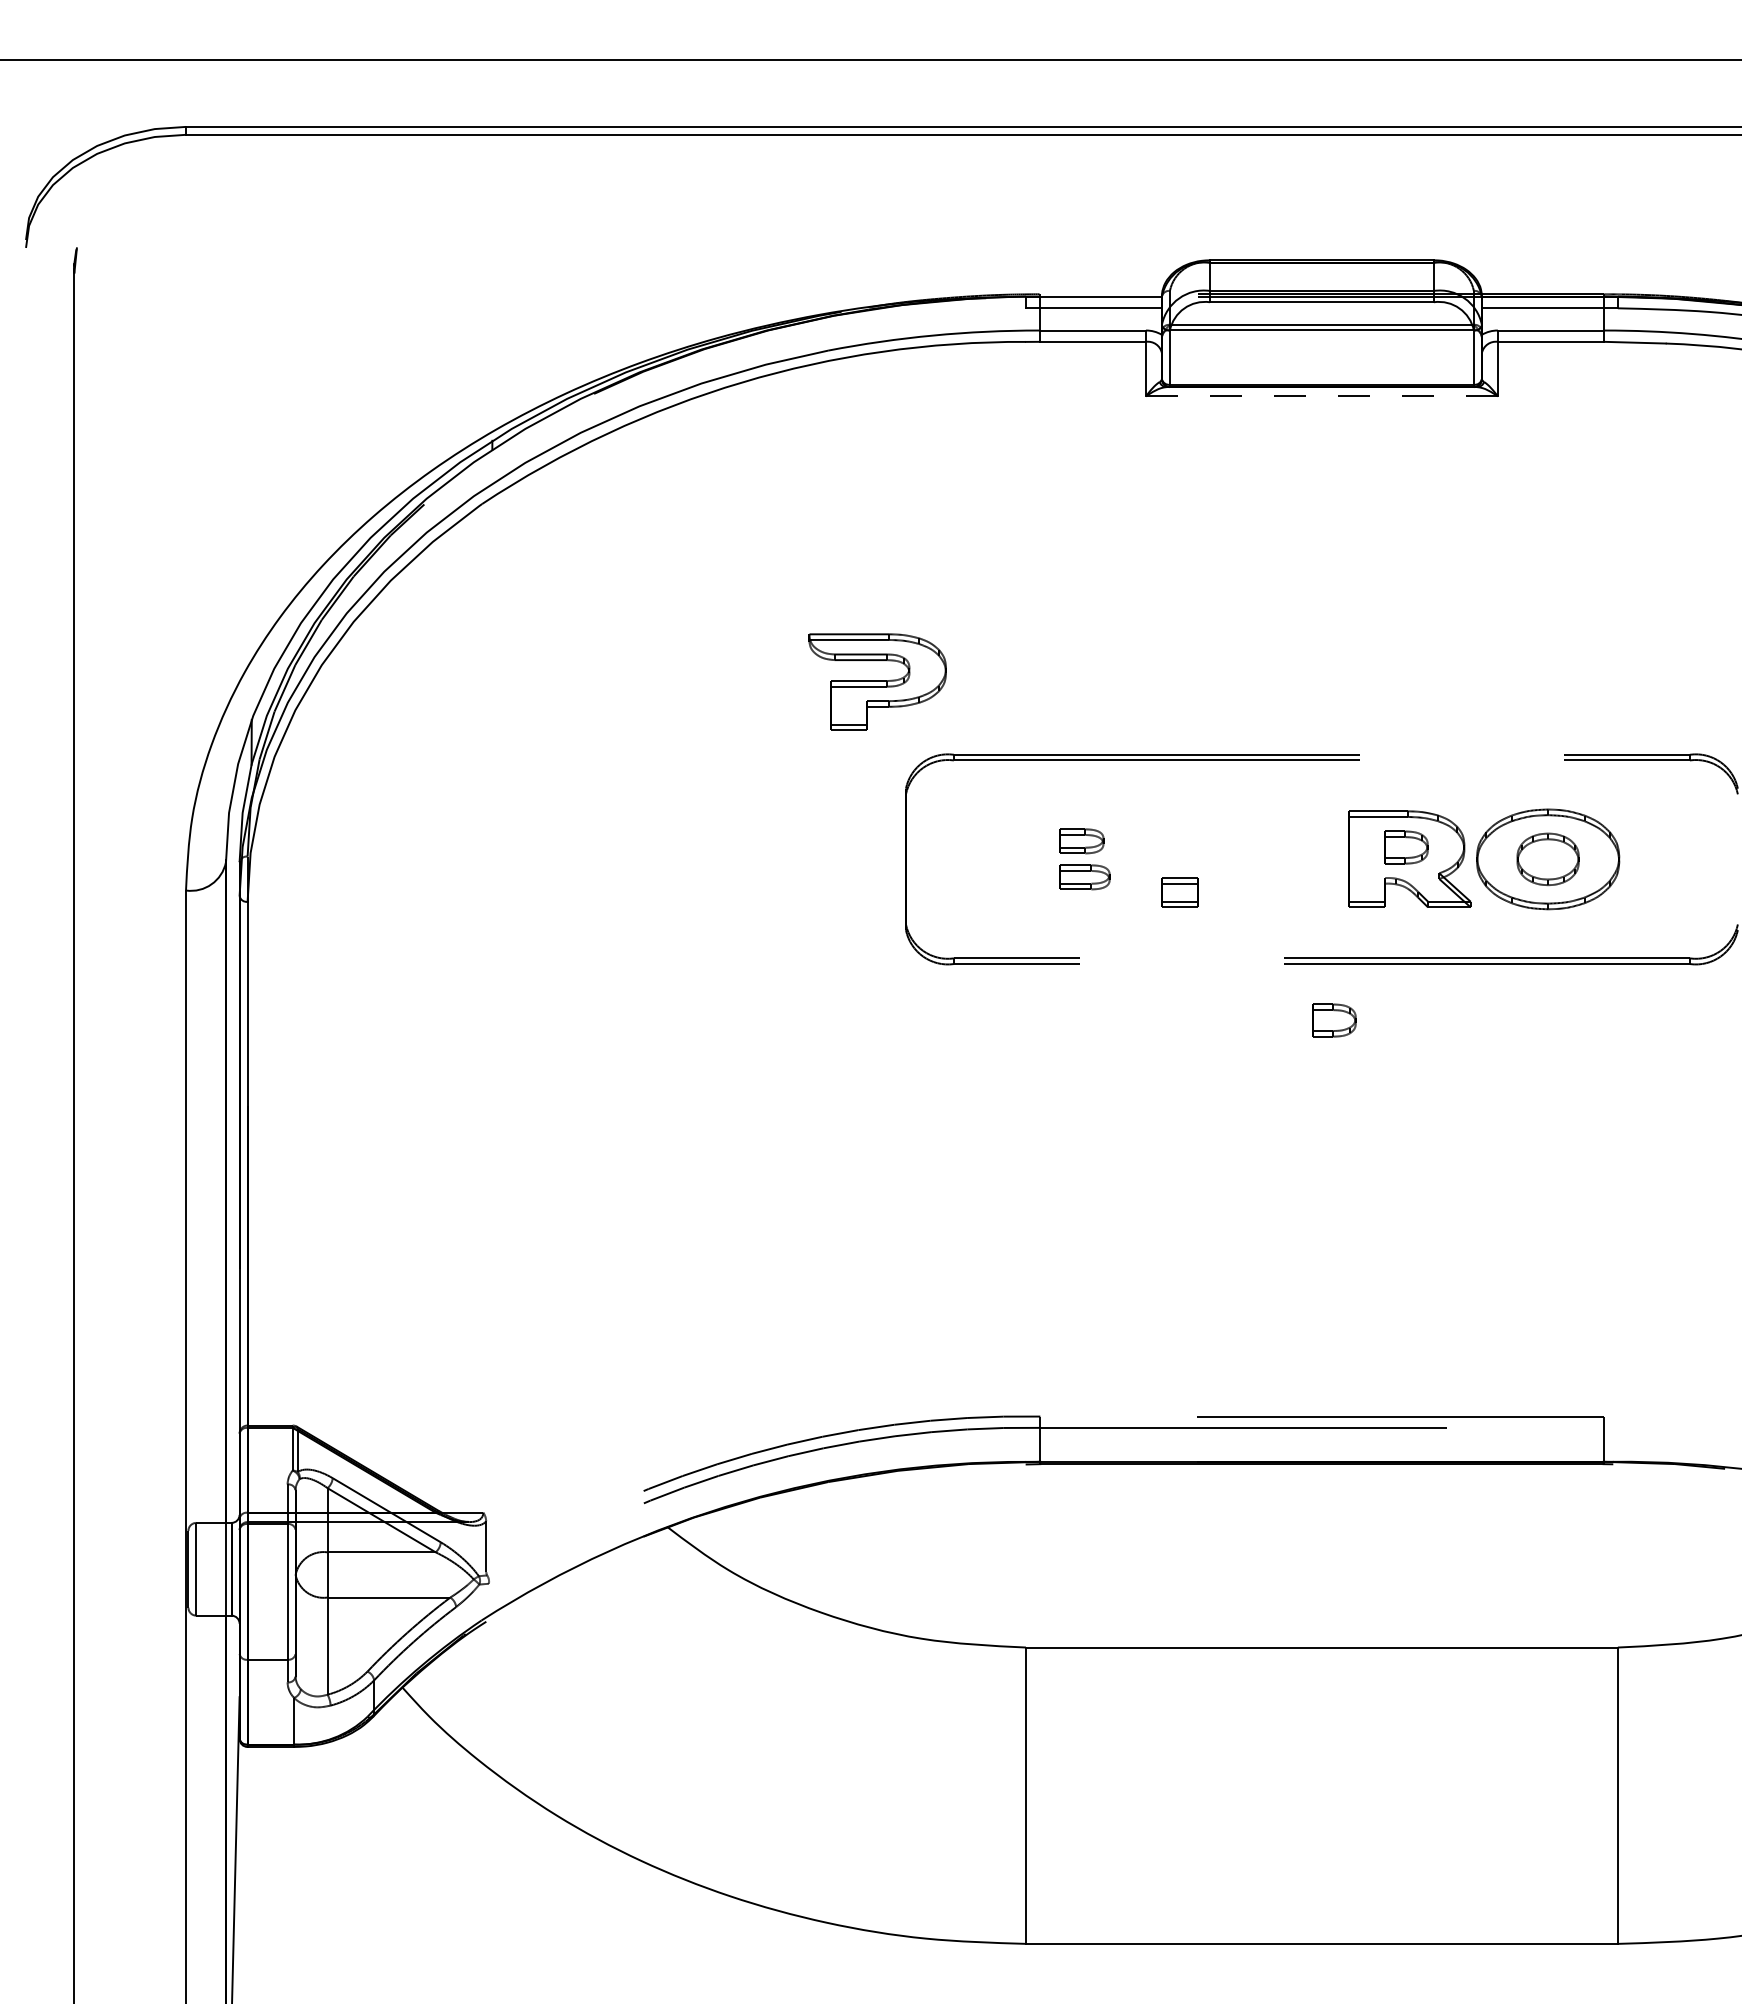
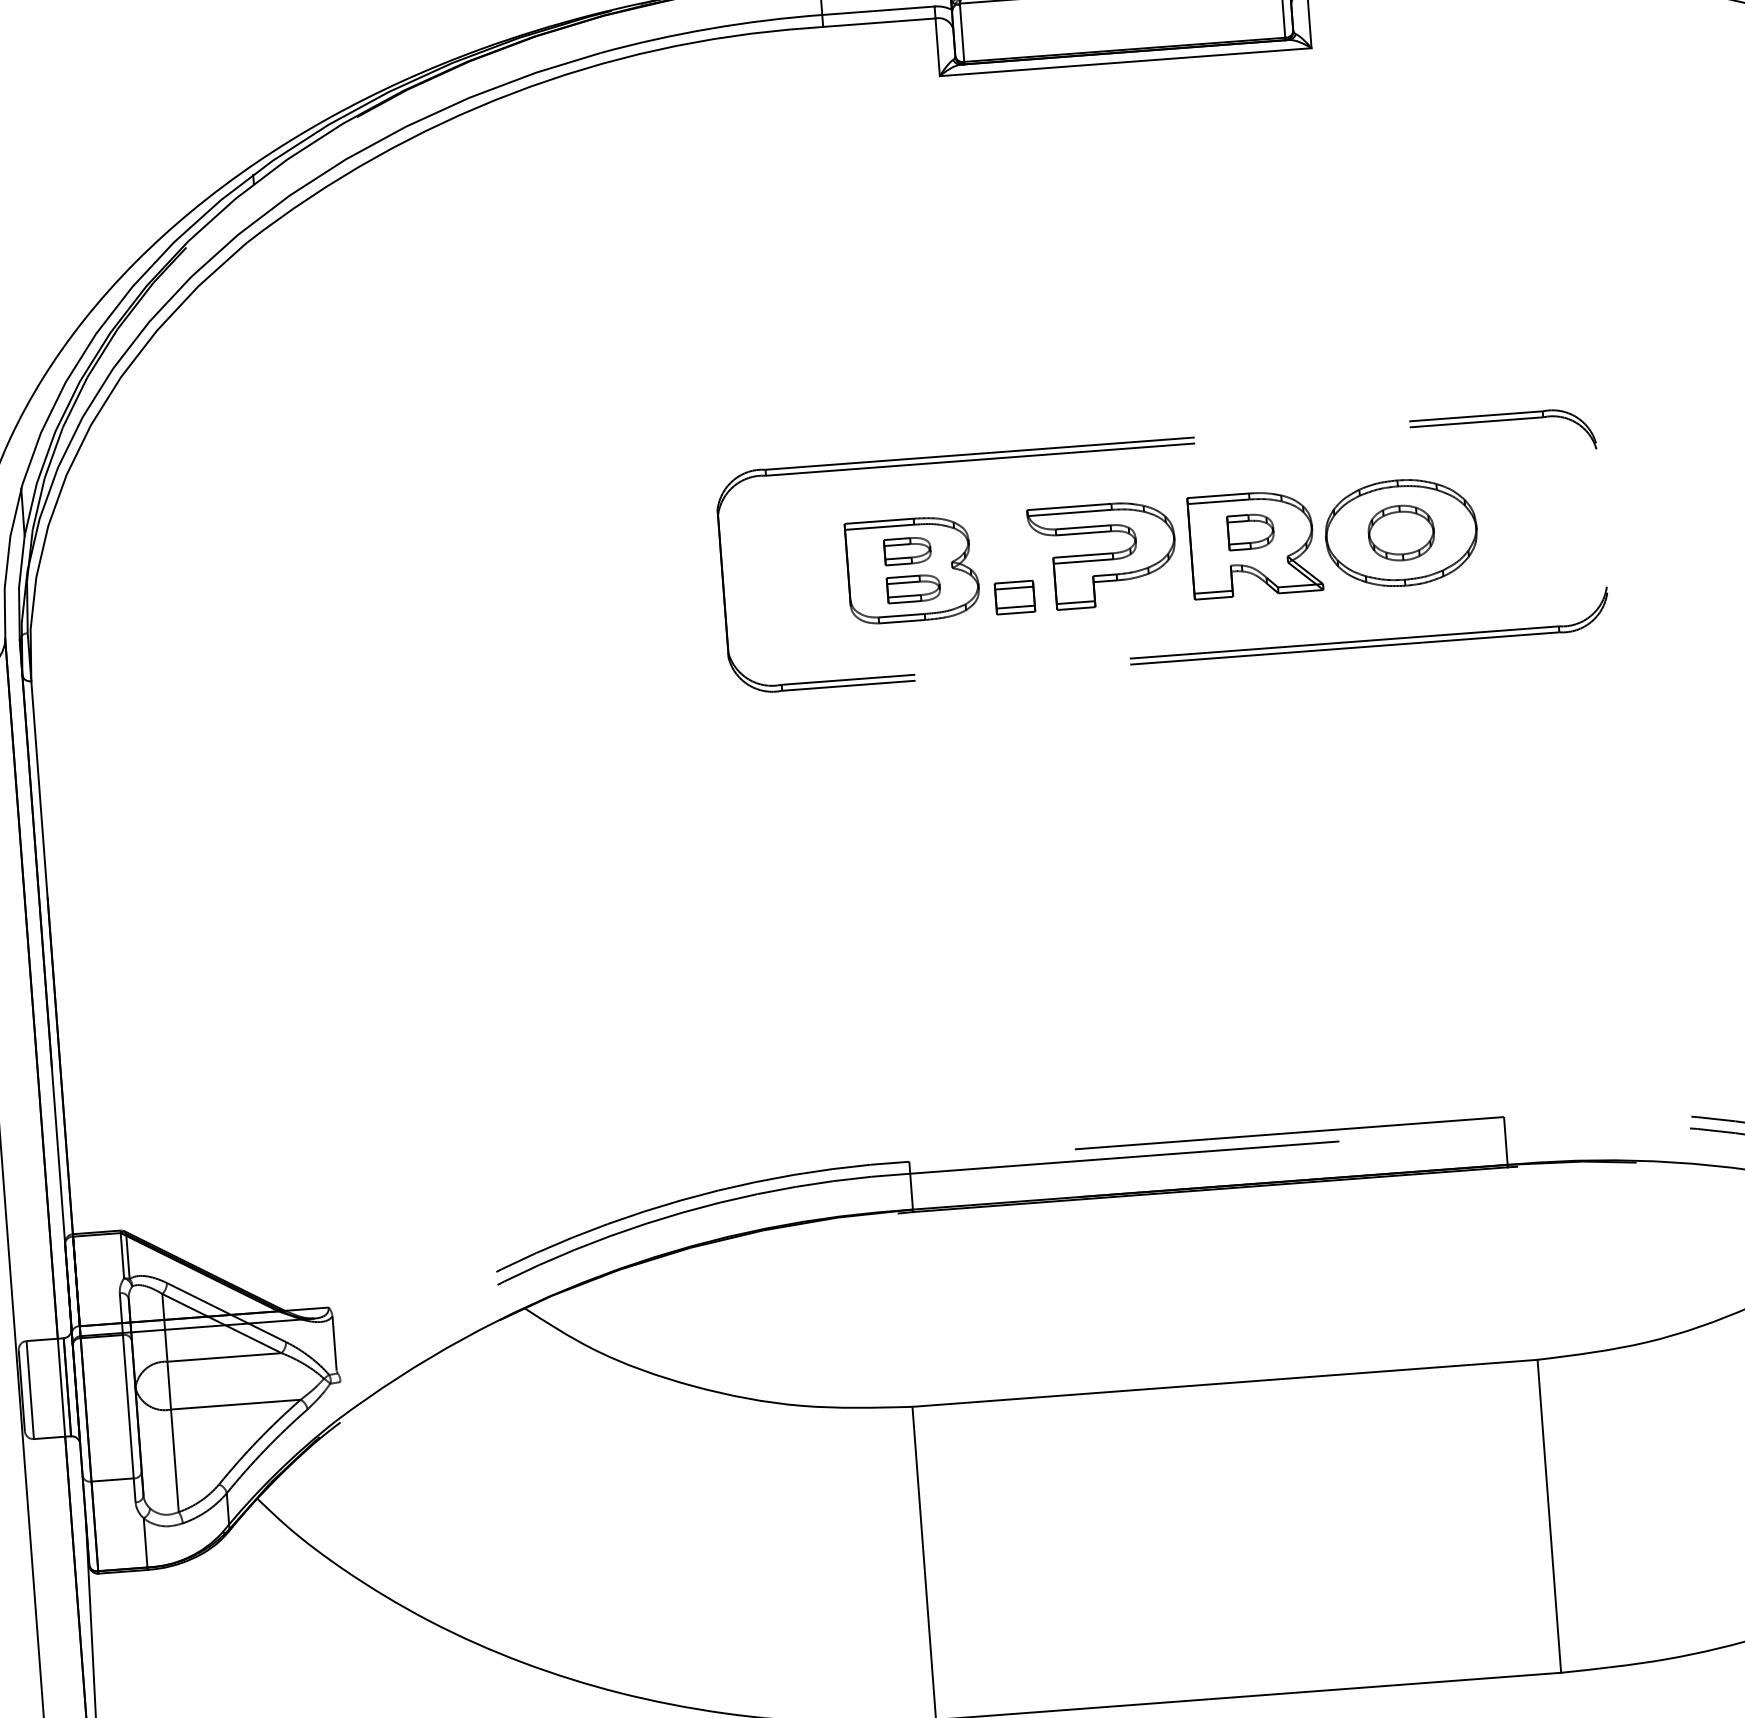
line: (1321, 396) -> (1125, 62), dashed -> solid
part: (877, 681) -> (1102, 554), moved
part: (1085, 859) -> (912, 569), added
part: (1334, 1020) -> (1188, 720), removed

